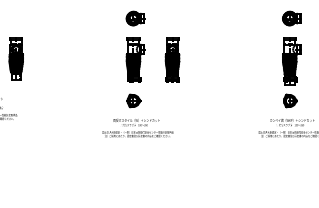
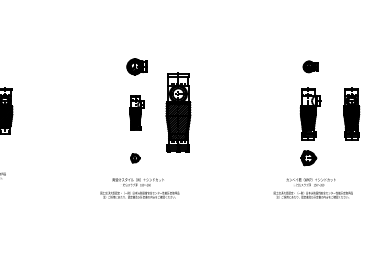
part: (291, 18) -> (310, 66), size x0.7
part: (134, 59) -> (136, 112), size x0.7
part: (171, 59) -> (177, 112), size x1.6
part: (134, 101) -> (135, 158), size x0.6

